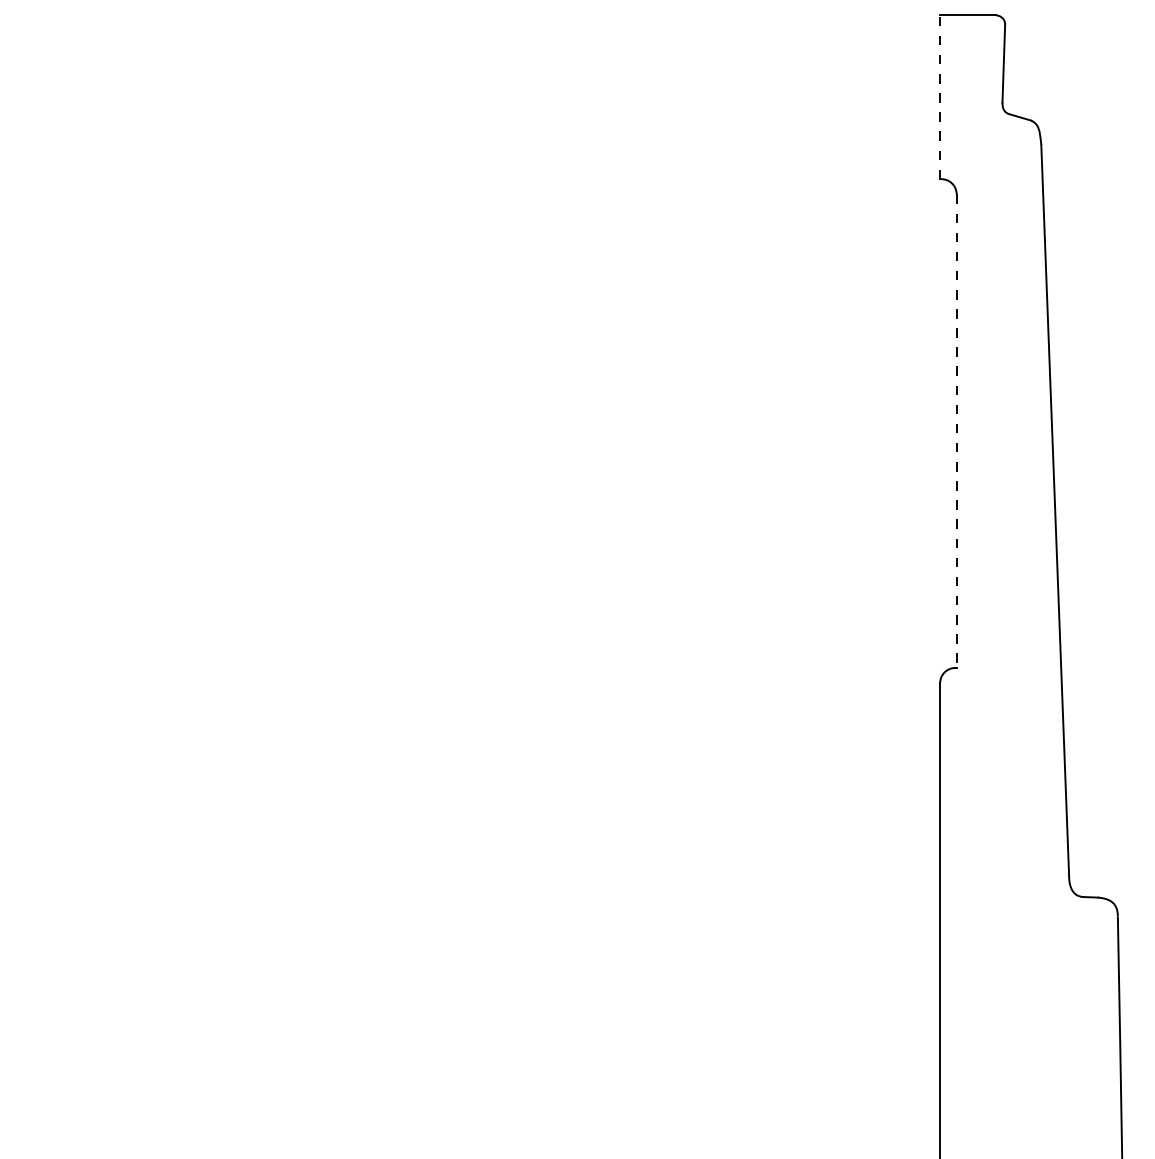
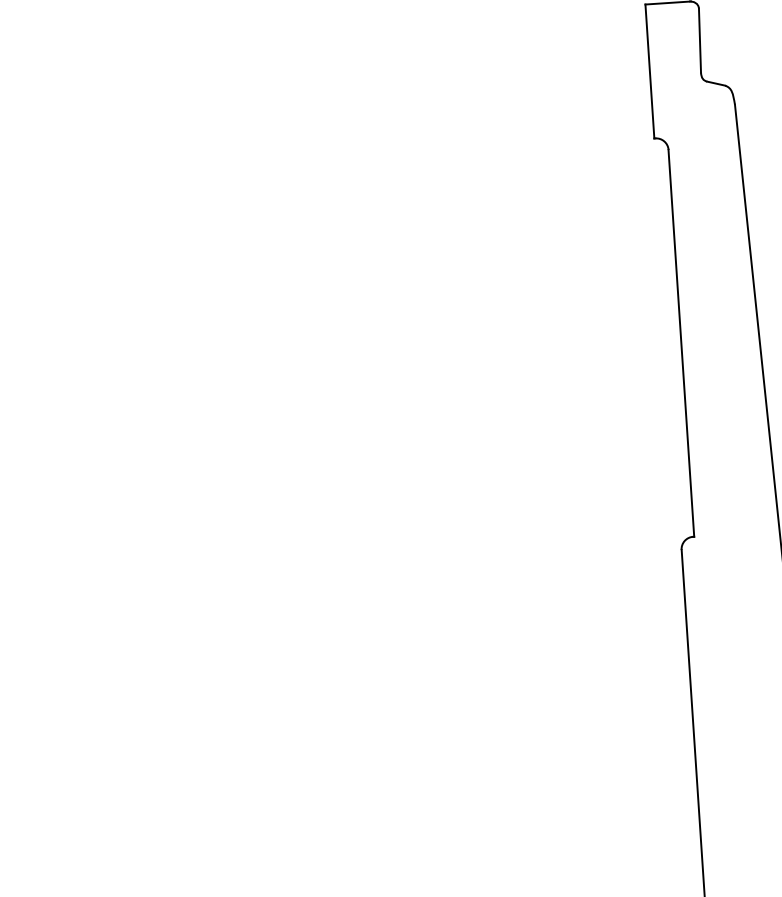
line: (940, 96) -> (650, 70), dashed -> solid
line: (956, 431) -> (681, 343), dashed -> solid

